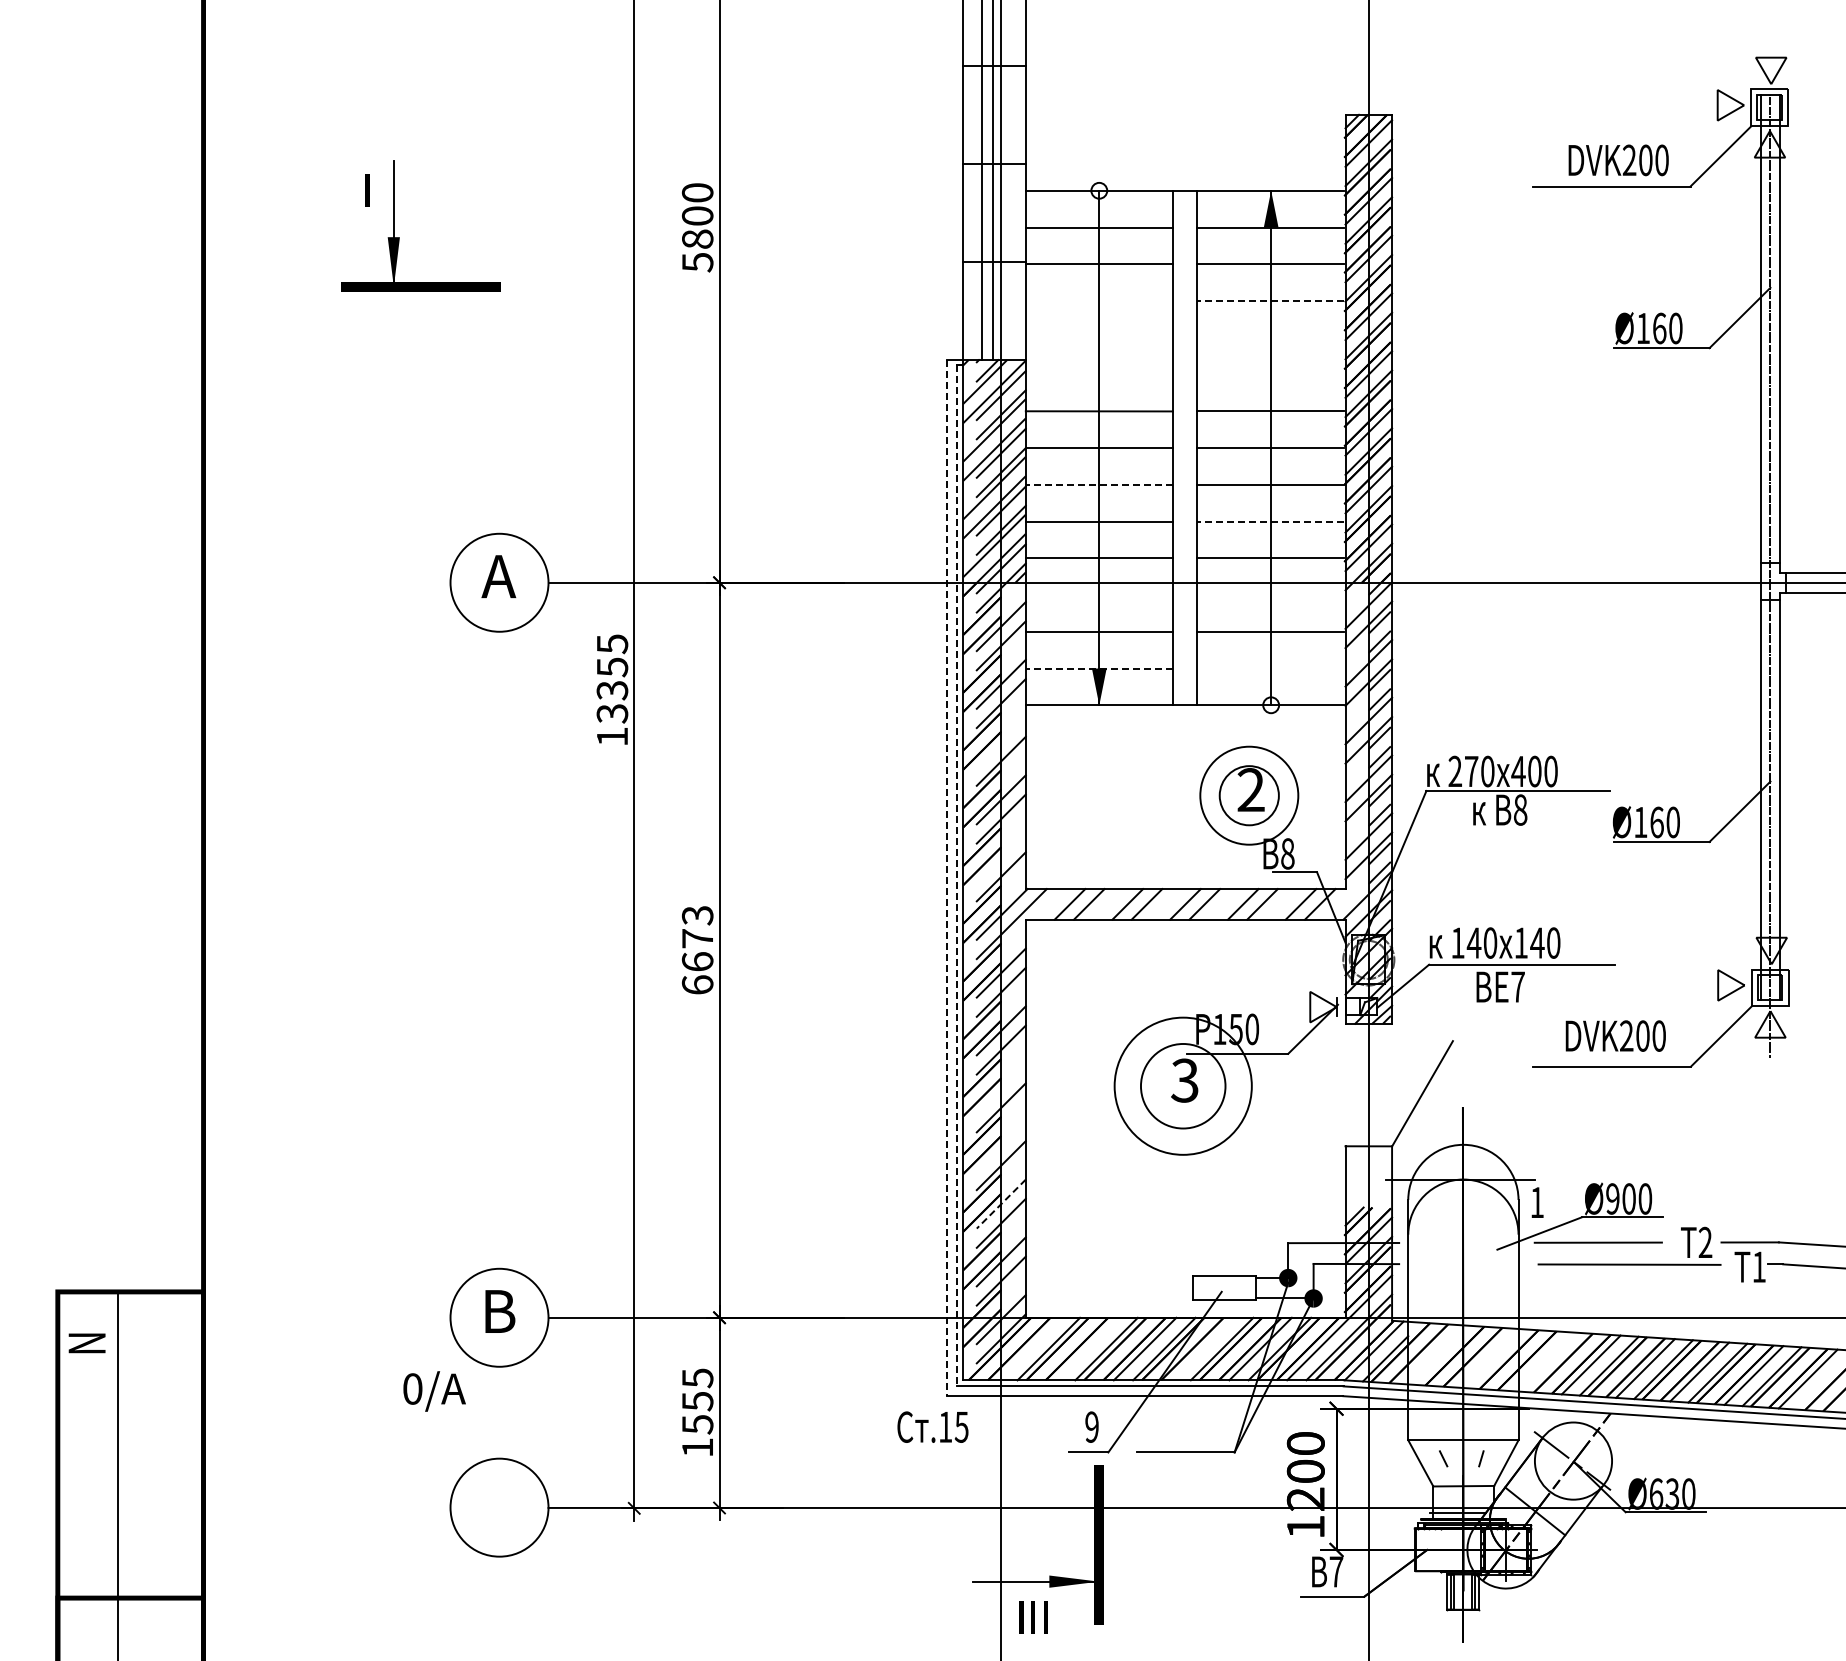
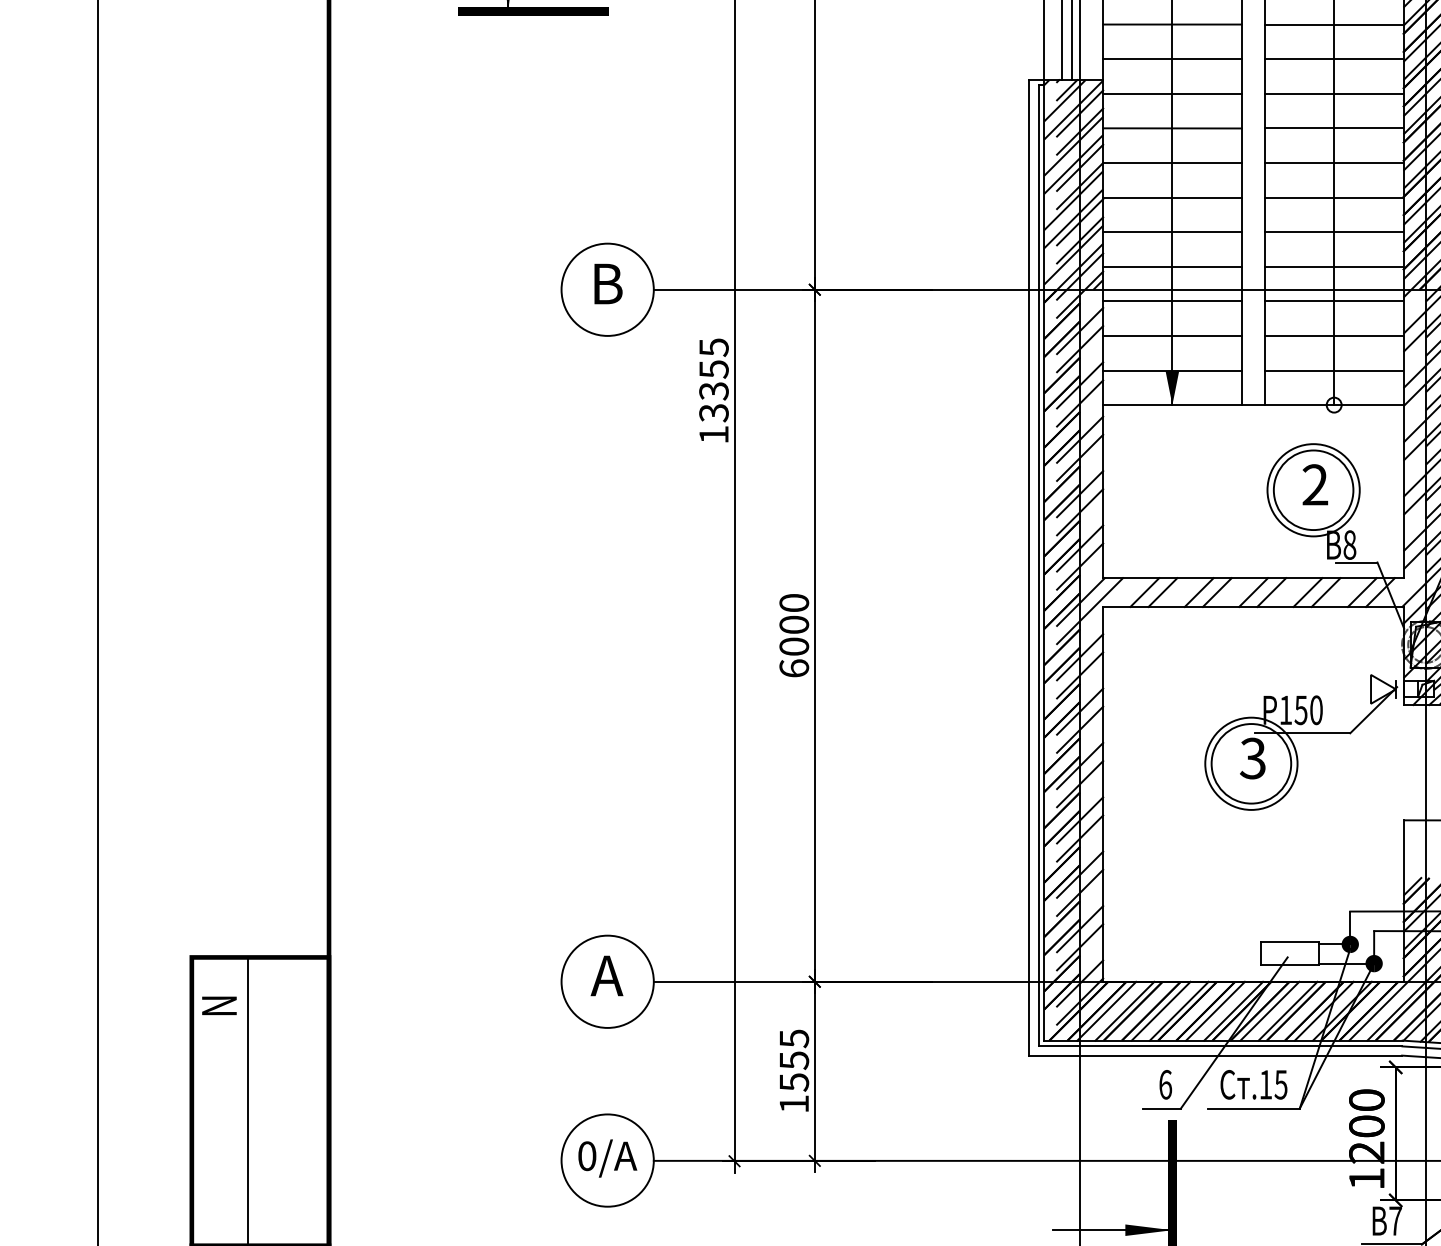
line: (1098, 301) -> (1171, 24), added
line: (1270, 301) -> (1333, 24), dashed -> solid
line: (1098, 337) -> (1171, 58), added
line: (1270, 337) -> (1333, 58), added
line: (1098, 374) -> (1171, 93), added
line: (1270, 374) -> (1333, 93), added
line: (1098, 484) -> (1171, 197), dashed -> solid
line: (1270, 521) -> (1333, 232), dashed -> solid
text: (498, 576) -> (606, 283), А -> В
line: (1098, 595) -> (1171, 301), added
line: (1270, 595) -> (1333, 301), added
line: (1098, 668) -> (1171, 370), dashed -> solid
line: (1270, 668) -> (1333, 370), added
line: (1000, 741) -> (1079, 439), added
circle: (1249, 795) -> (1313, 490), size x1.43
line: (1000, 857) -> (1079, 548), added
line: (957, 875) -> (1038, 565), dashed -> solid
line: (947, 878) -> (1029, 568), dashed -> solid
text: (697, 938) -> (794, 624), 6673 -> 6000
circle: (1183, 1086) -> (1251, 764), size x0.71
line: (1000, 1088) -> (1079, 765), added
line: (1000, 1145) -> (1079, 819), added
line: (1001, 1204) -> (1080, 875), dashed -> solid
text: (498, 1311) -> (606, 975), В -> А
line: (1029, 1348) -> (1106, 1010), added
line: (1087, 1348) -> (1161, 1010), added
line: (1202, 1348) -> (1269, 1010), added
text: (434, 1391) -> (607, 1158), moved
text: (932, 1426) -> (1253, 1084), moved
text: (1091, 1426) -> (1165, 1084), 9 -> 6

